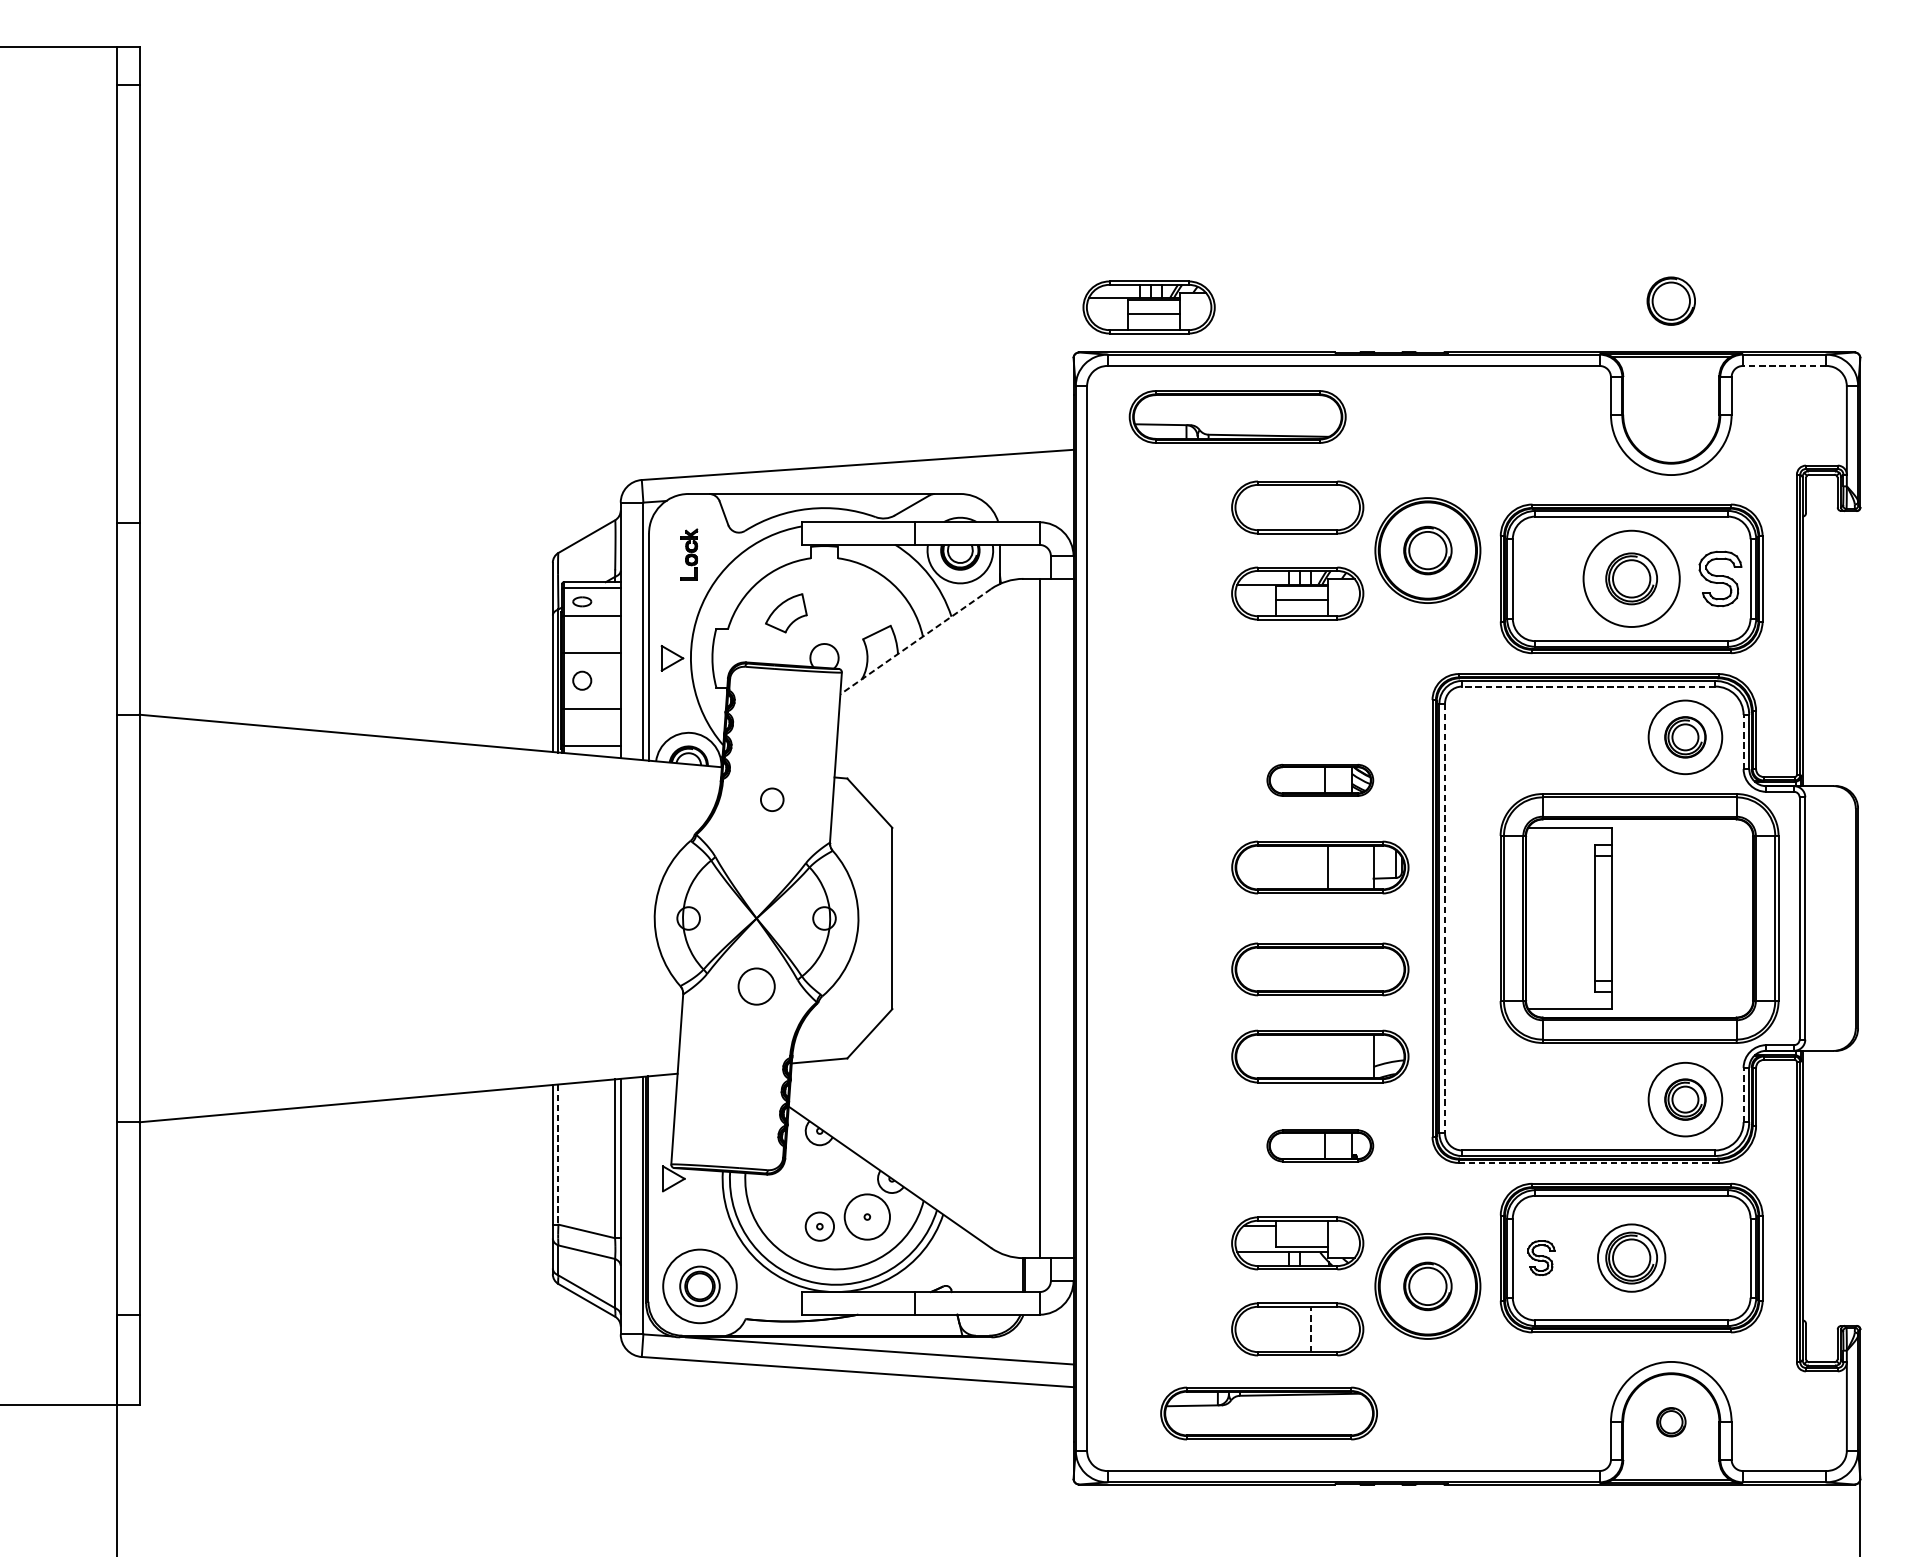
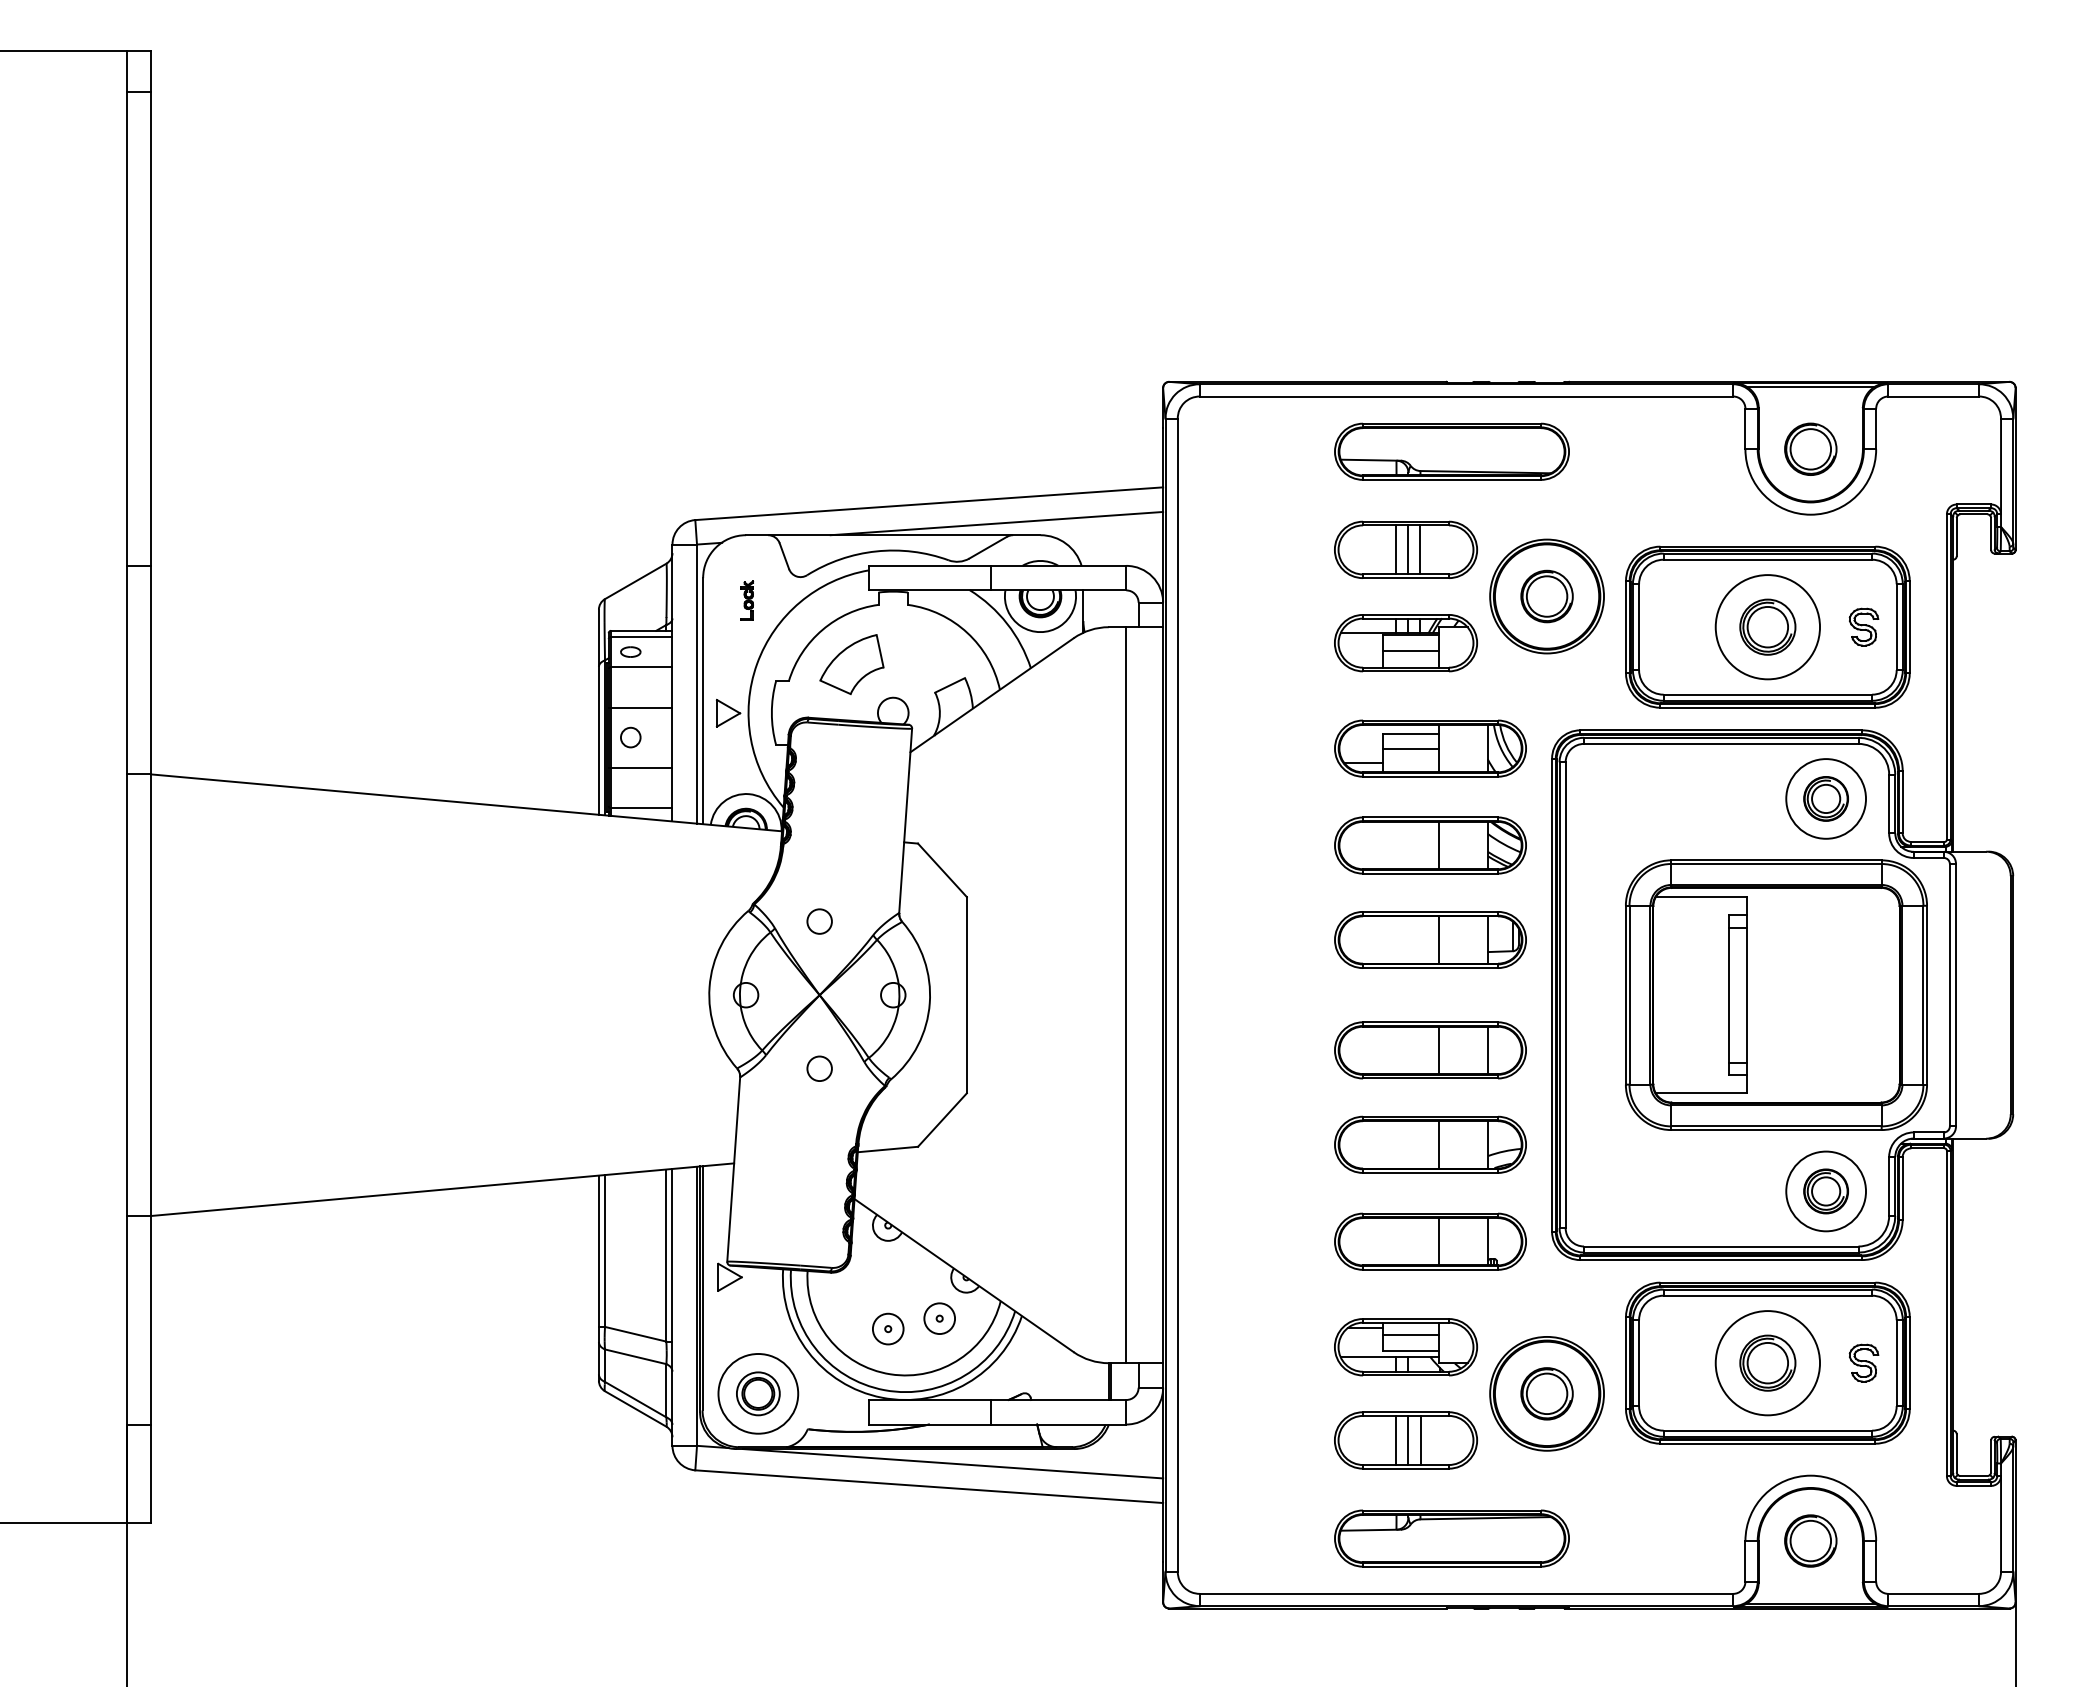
part: (1671, 300) -> (1810, 448), moved
part: (1148, 307) -> (1244, 333), removed
line: (1784, 365) -> (1933, 396), dashed -> solid
part: (1237, 416) -> (1451, 451), moved
line: (919, 483) -> (996, 523), added
line: (1288, 507) -> (1396, 549), added
line: (1300, 507) -> (1408, 549), added
line: (1311, 507) -> (1420, 549), added
part: (689, 554) -> (747, 600), size x0.71
part: (1719, 578) -> (1863, 626), size x0.62
part: (785, 613) -> (851, 664), size x1.43
line: (916, 641) -> (992, 695), dashed -> solid
line: (1587, 686) -> (1720, 743), dashed -> solid
part: (1320, 690) -> (1430, 748), added
line: (1743, 741) -> (1889, 803), dashed -> solid
part: (1320, 780) -> (1430, 845), size x1.67
circle: (772, 799) -> (819, 921), moved
line: (1444, 918) -> (1565, 995), dashed -> solid
line: (1328, 969) -> (1439, 1050), added
line: (1373, 969) -> (1488, 1050), added
circle: (756, 986) -> (819, 1068), size x0.62
line: (1328, 1056) -> (1439, 1144), added
line: (1743, 1094) -> (1889, 1185), dashed -> solid
part: (1320, 1145) -> (1430, 1241), size x1.67
line: (558, 1154) -> (605, 1250), dashed -> solid
line: (1588, 1163) -> (1721, 1260), dashed -> solid
circle: (867, 1216) -> (939, 1318), size x0.62
line: (1301, 1232) -> (1410, 1335), added
part: (1540, 1257) -> (1863, 1362), moved
circle: (1631, 1258) -> (1767, 1363), size x1.43
line: (1288, 1329) -> (1396, 1440), added
line: (1300, 1329) -> (1408, 1440), added
line: (1311, 1329) -> (1420, 1440), dashed -> solid
part: (1268, 1413) -> (1451, 1538), moved
part: (1671, 1421) -> (1810, 1540), size x1.67

